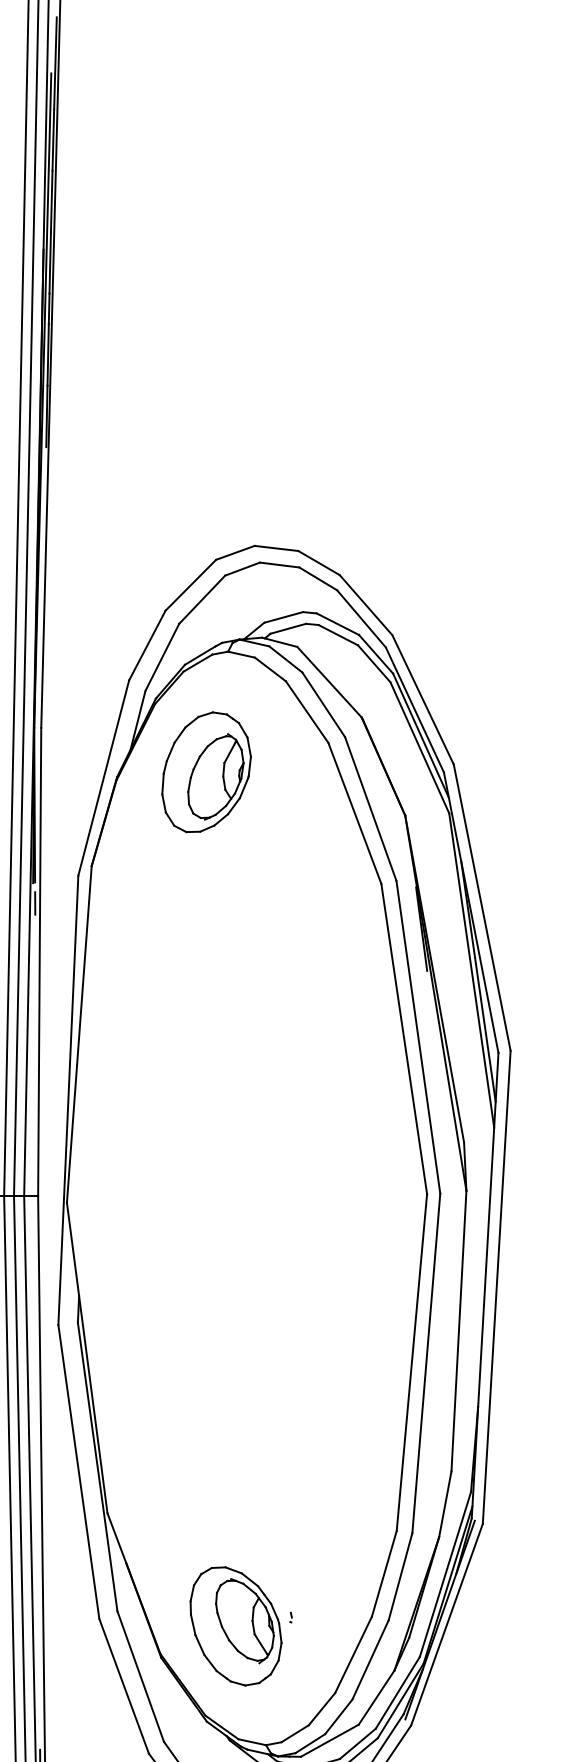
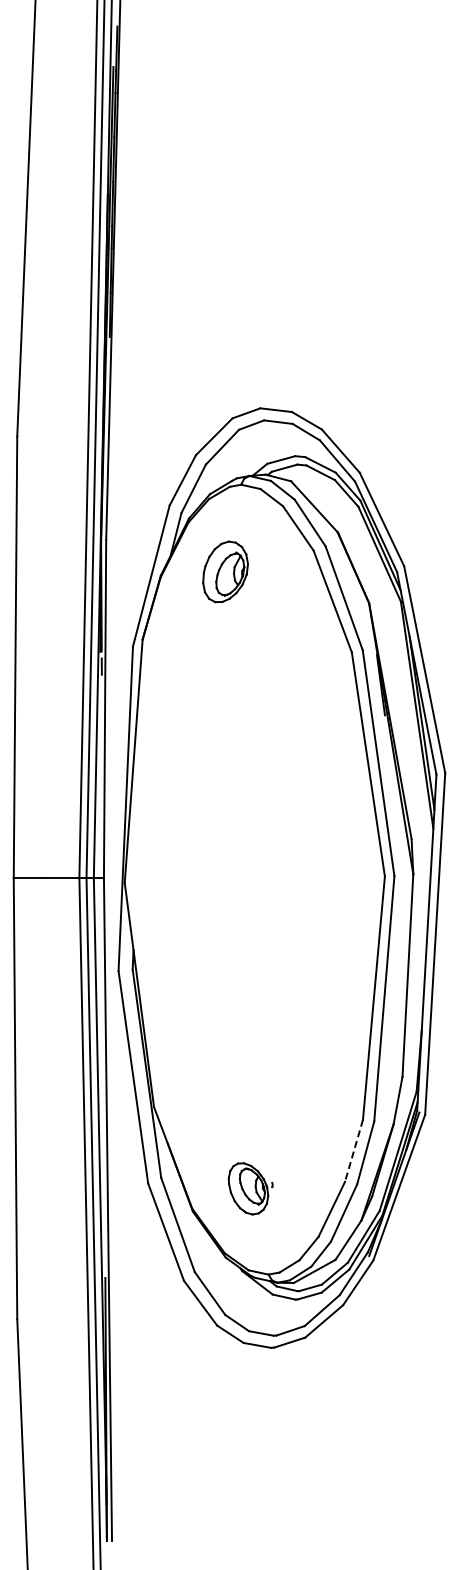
part: (206, 771) -> (225, 571), size x0.7
line: (383, 1574) -> (353, 1151), solid -> dashed
part: (241, 1625) -> (250, 1188), size x0.6

